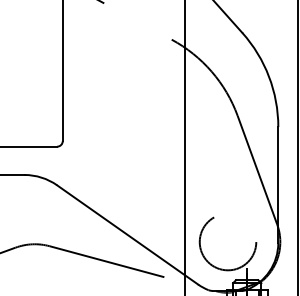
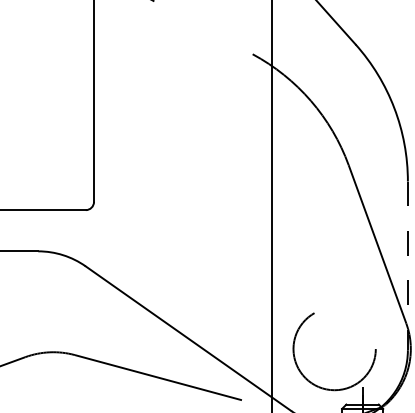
line: (278, 184) -> (408, 265), solid -> dashed

